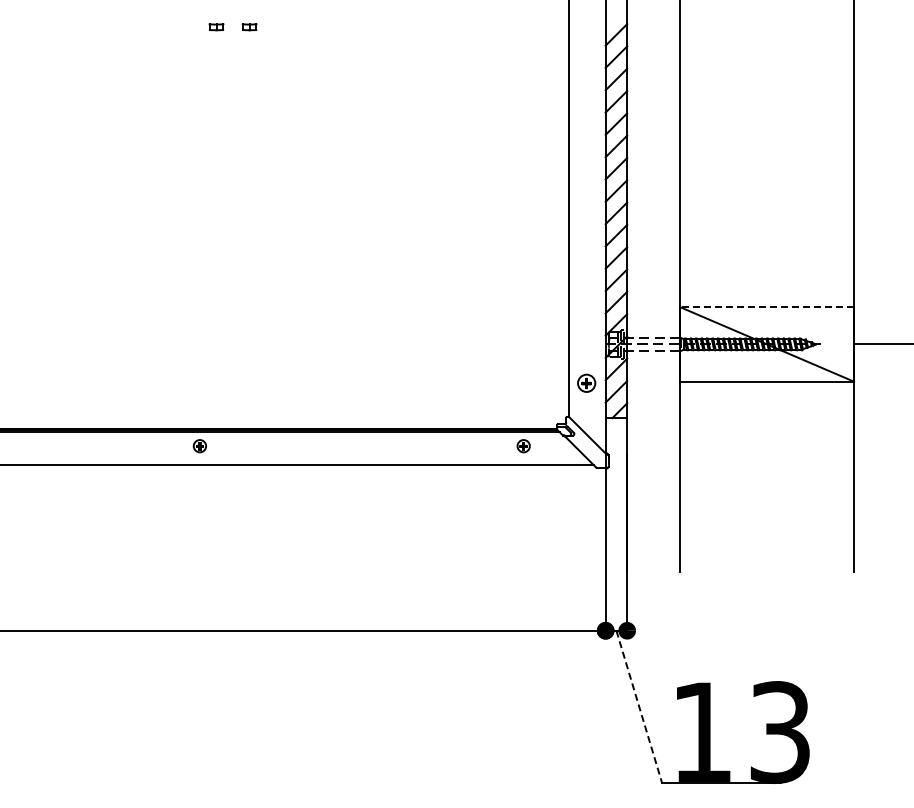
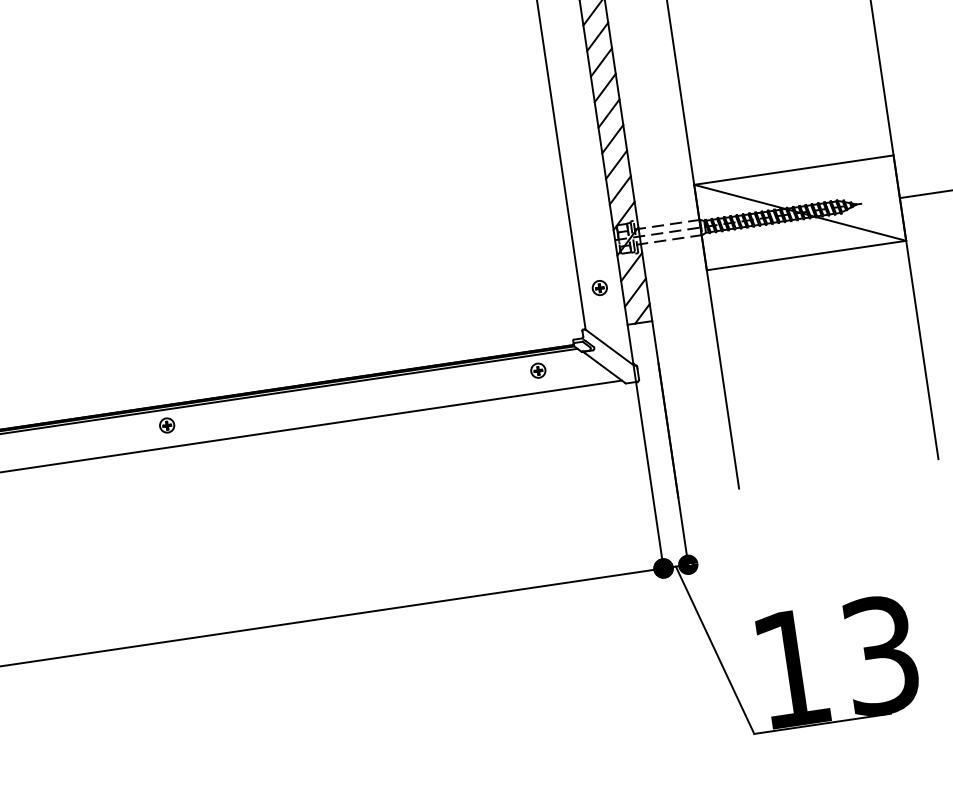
line: (767, 307) -> (794, 170), dashed -> solid
part: (586, 383) -> (599, 288), size x0.71
line: (639, 707) -> (715, 650), dashed -> solid

